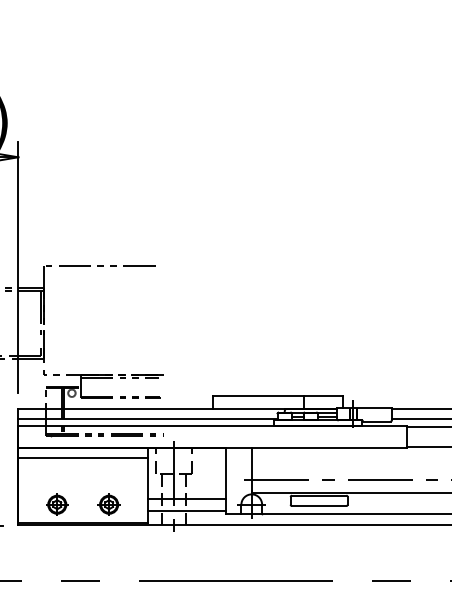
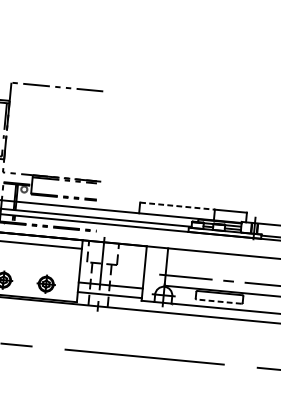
line: (258, 395) -> (177, 205), solid -> dashed
line: (318, 506) -> (218, 301), solid -> dashed

